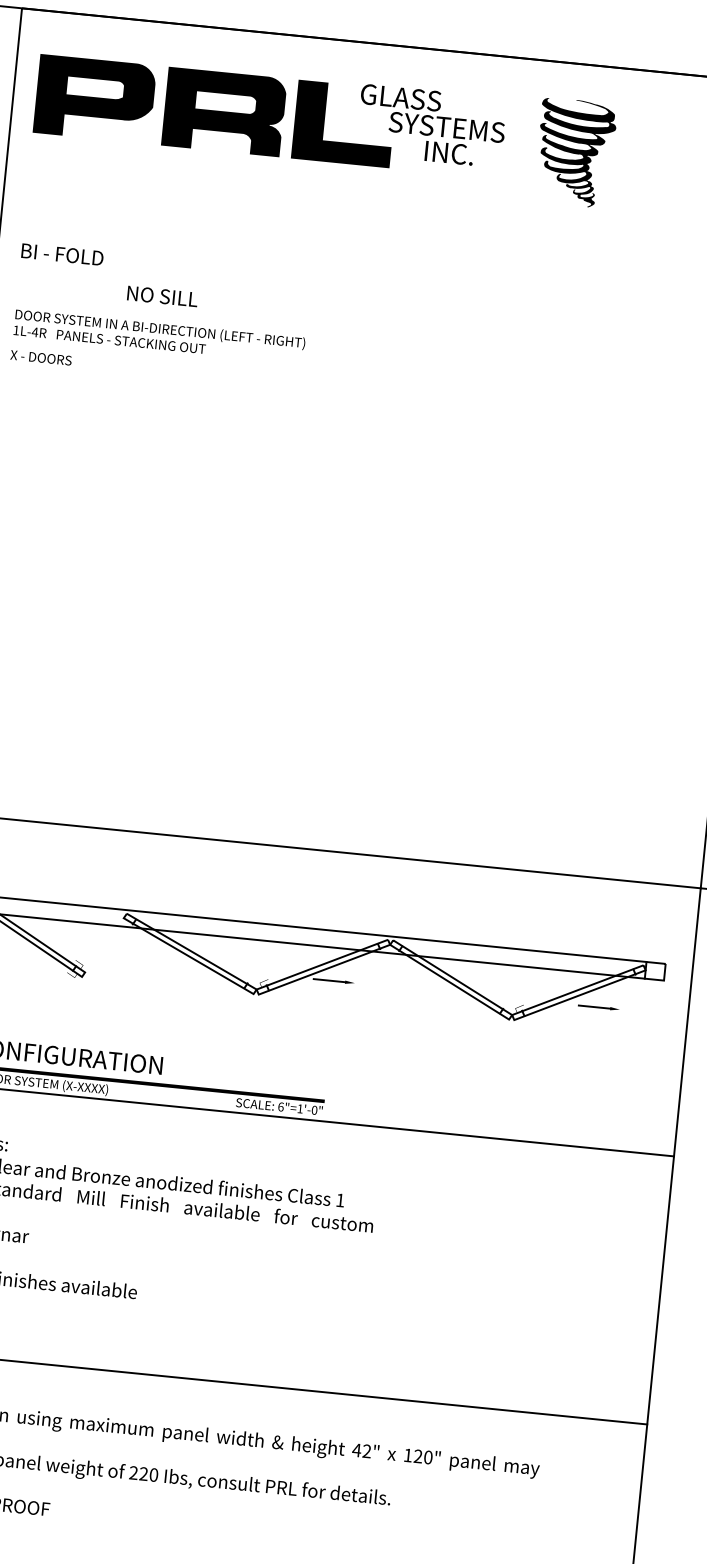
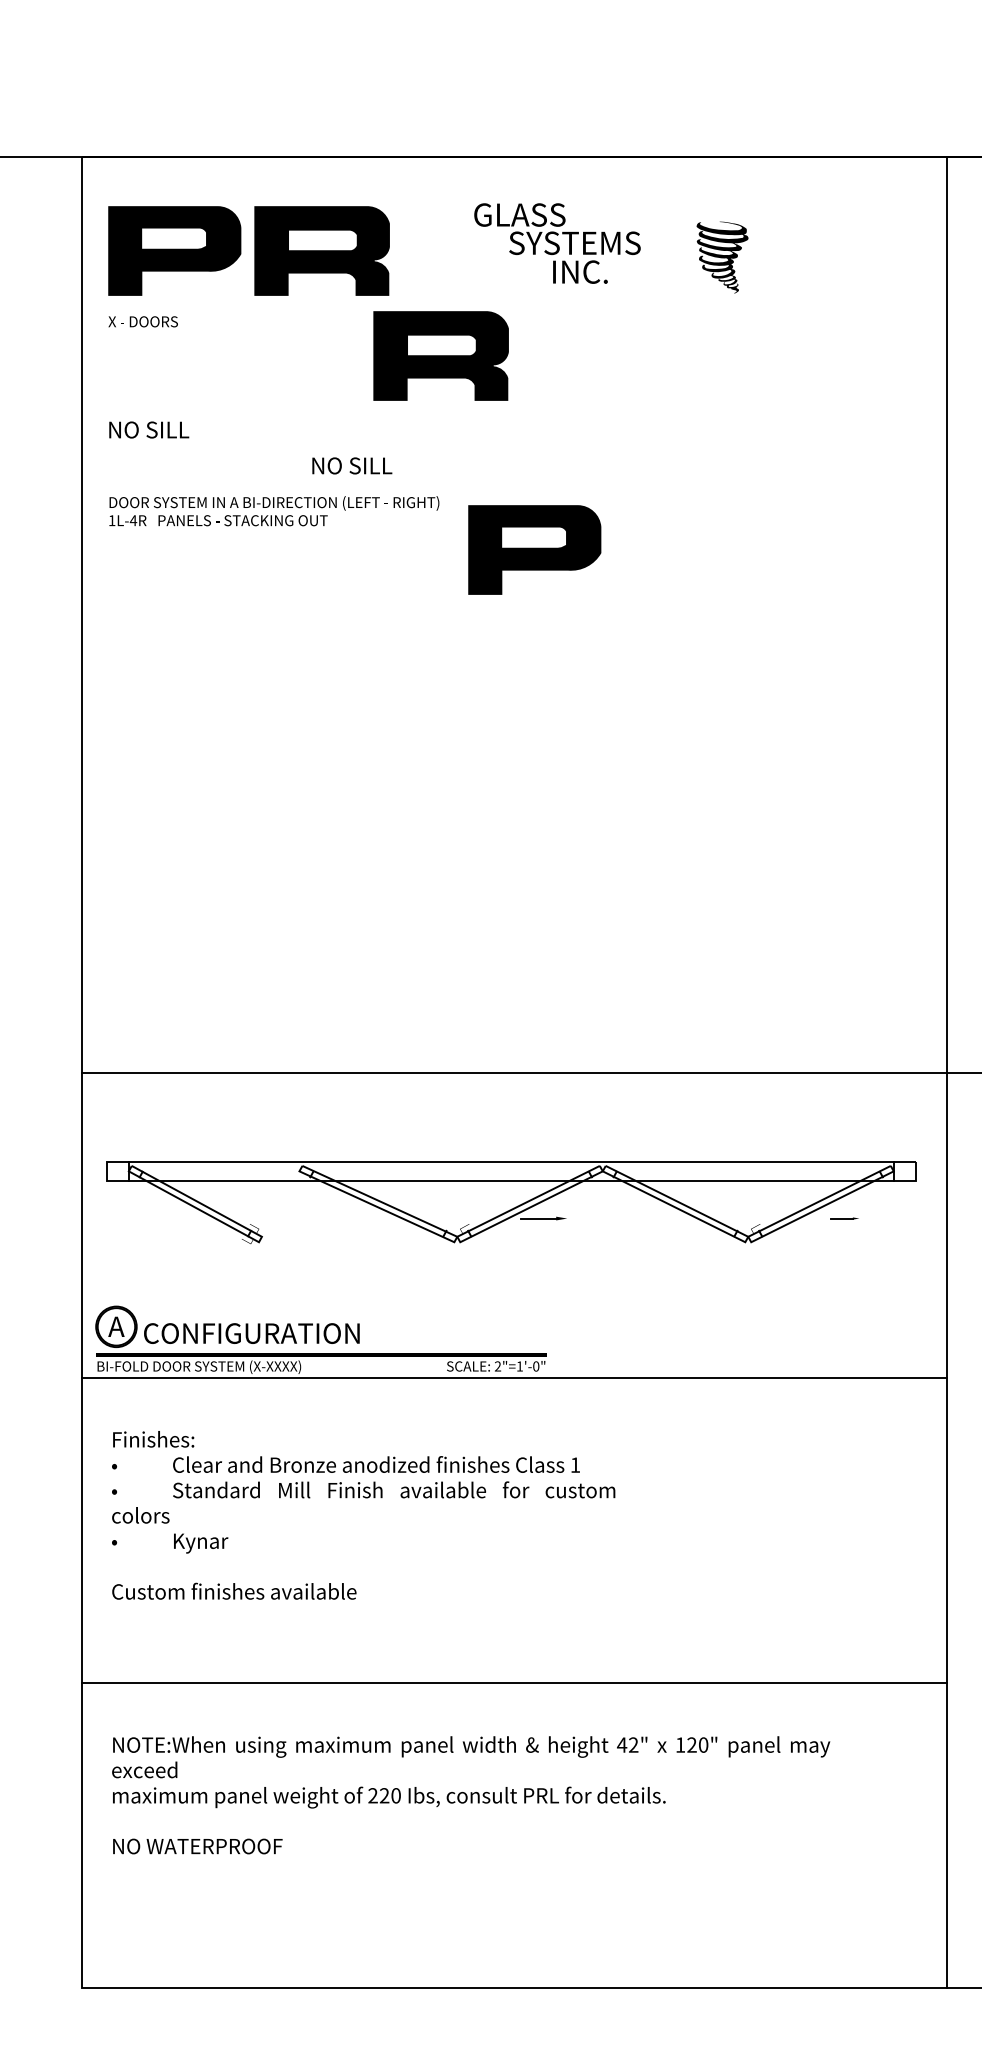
fill: (344, 123) -> (458, 250), removed
part: (575, 152) -> (722, 257), size x0.6
part: (319, 214) -> (440, 355), added
text: (63, 254) -> (156, 429), BI - FOLD -> NO SILL
text: (162, 296) -> (352, 465), moved
text: (40, 357) -> (142, 321), moved
part: (384, 392) -> (534, 549), added
part: (598, 1007) -> (844, 1218), size x0.6
text: (280, 1106) -> (497, 1366), 6"=1'-0" -> 2"=1'-0"

